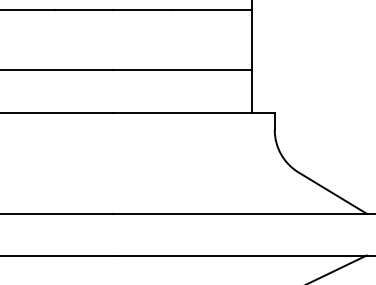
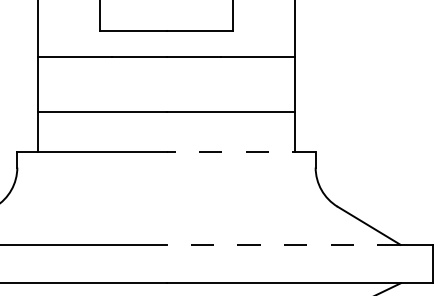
line: (194, 113) -> (241, 152), solid -> dashed
line: (239, 213) -> (283, 244), solid -> dashed

